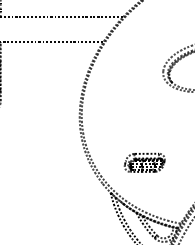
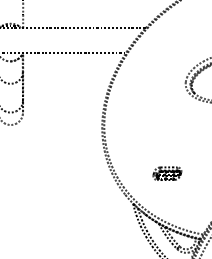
part: (144, 162) -> (167, 173), size x0.7

